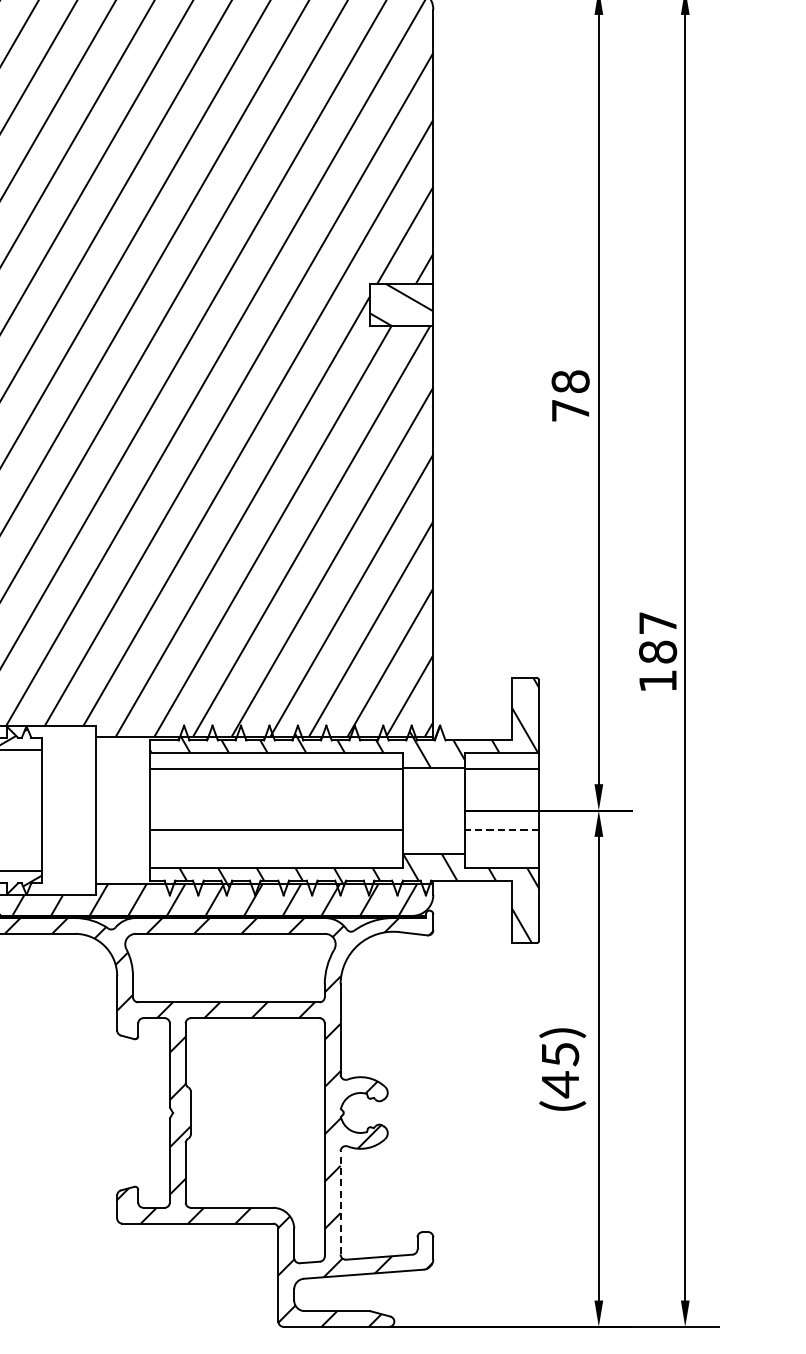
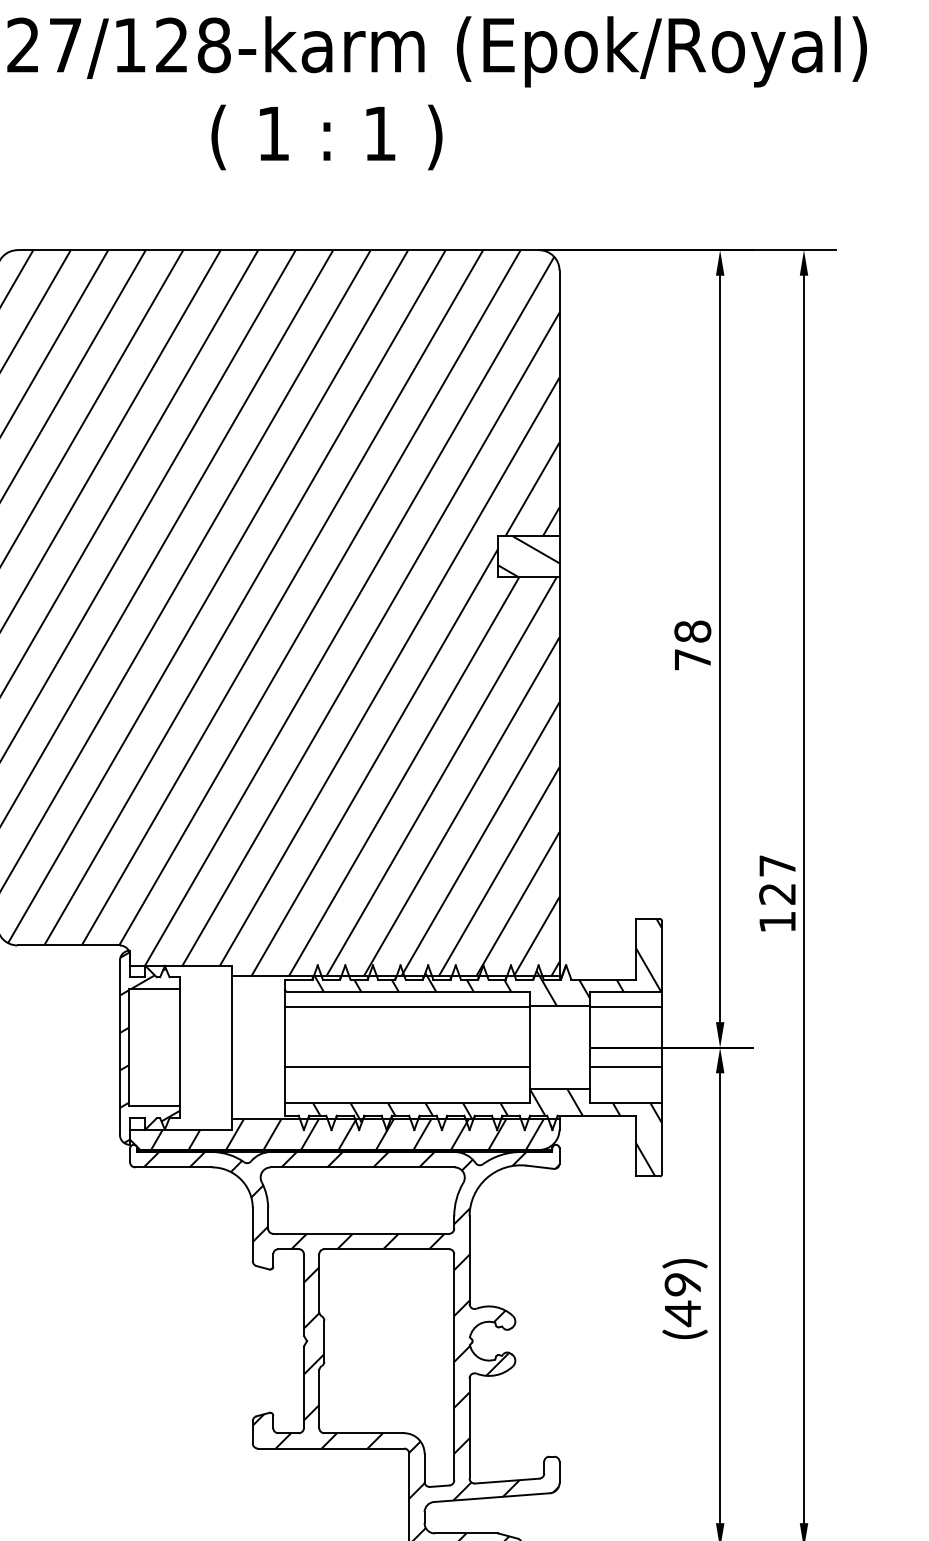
text: (657, 651) -> (777, 893), 187 -> 127
line: (501, 829) -> (625, 1066), dashed -> solid
text: (560, 1054) -> (682, 1284), (45) -> (49)
line: (340, 1201) -> (469, 1427), dashed -> solid

